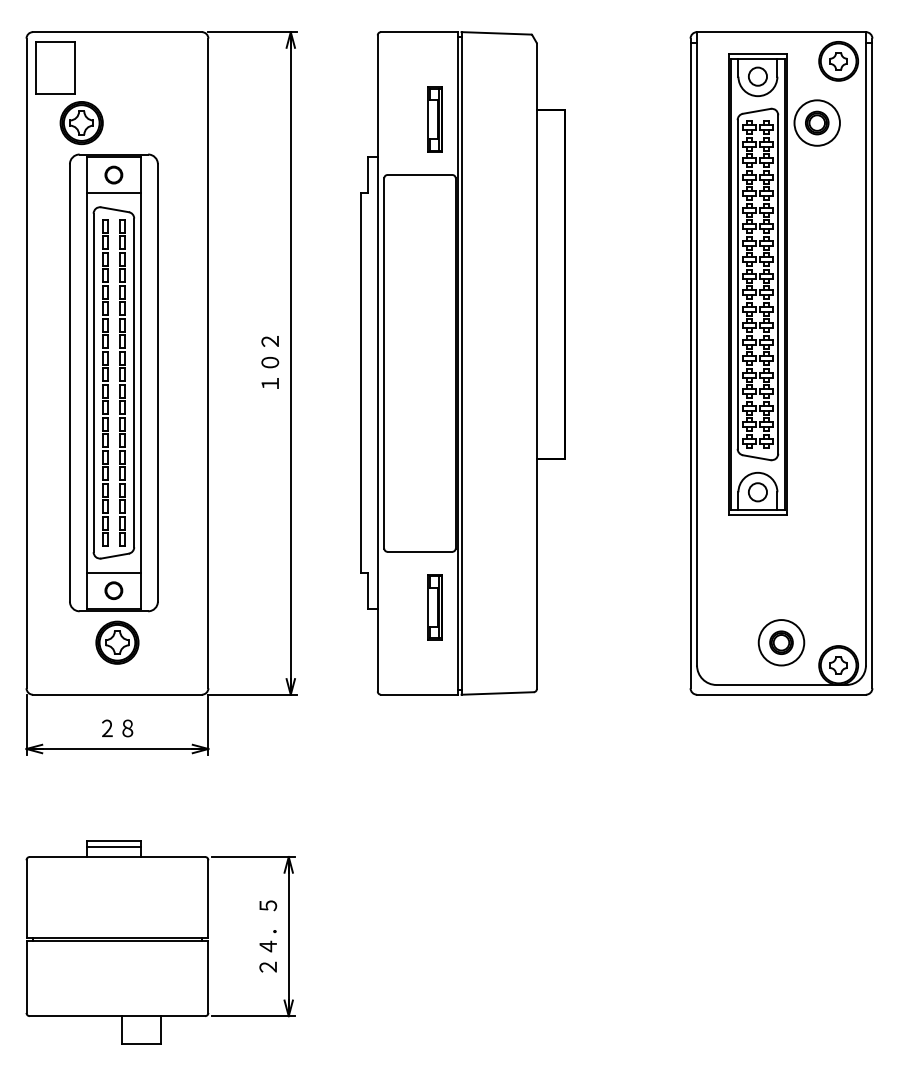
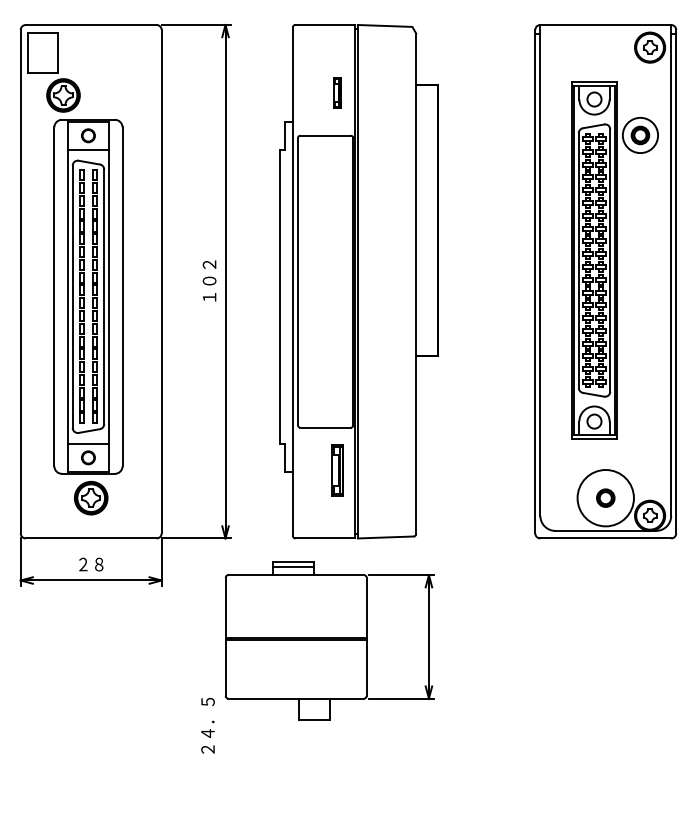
part: (435, 119) -> (337, 92), size x0.6
part: (783, 284) -> (614, 260), moved
circle: (781, 641) -> (605, 497), size x1.6
part: (160, 941) -> (329, 640), moved

